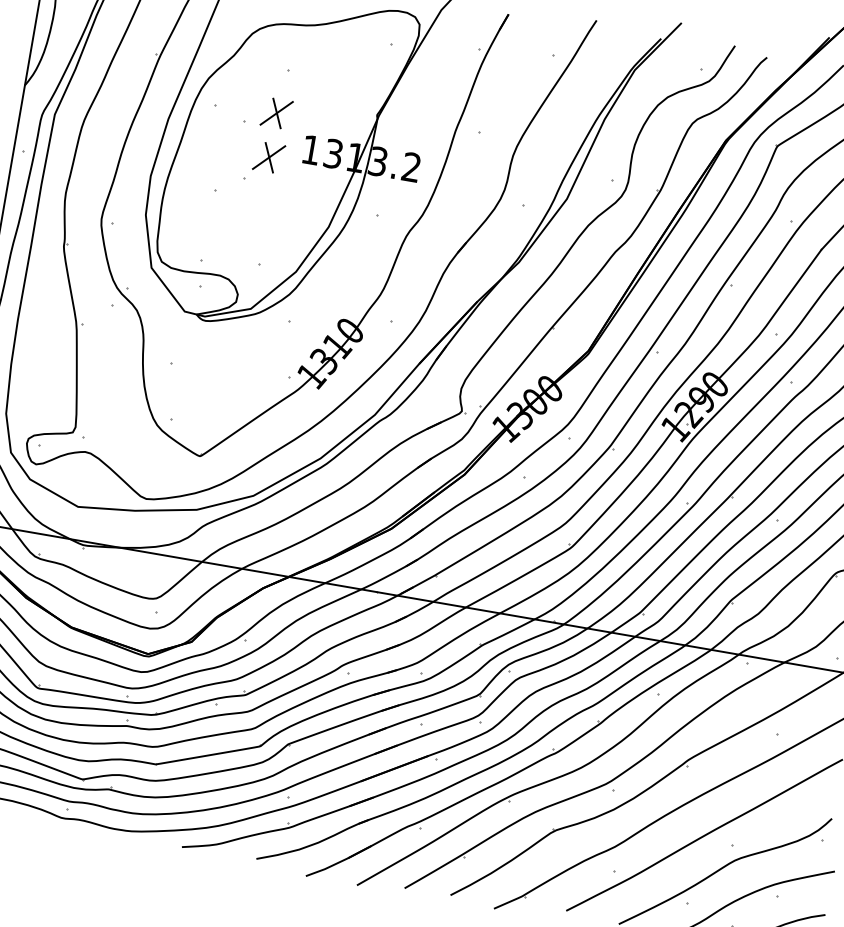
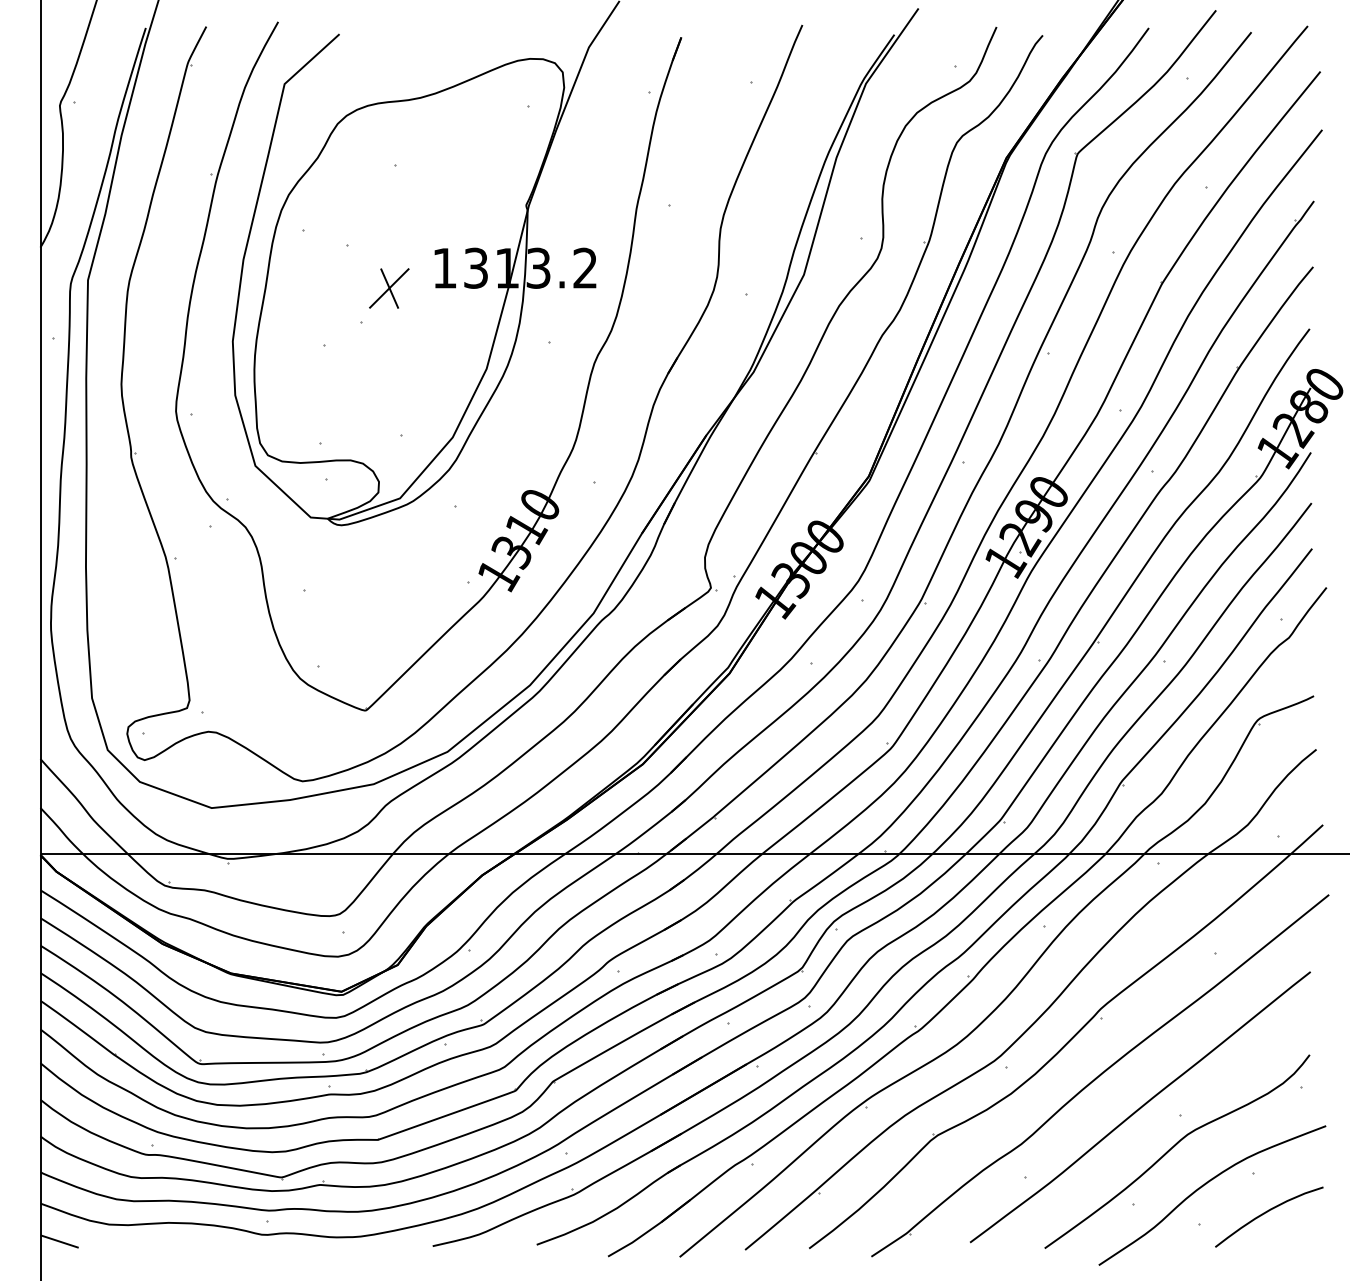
part: (276, 113) -> (389, 226), removed

